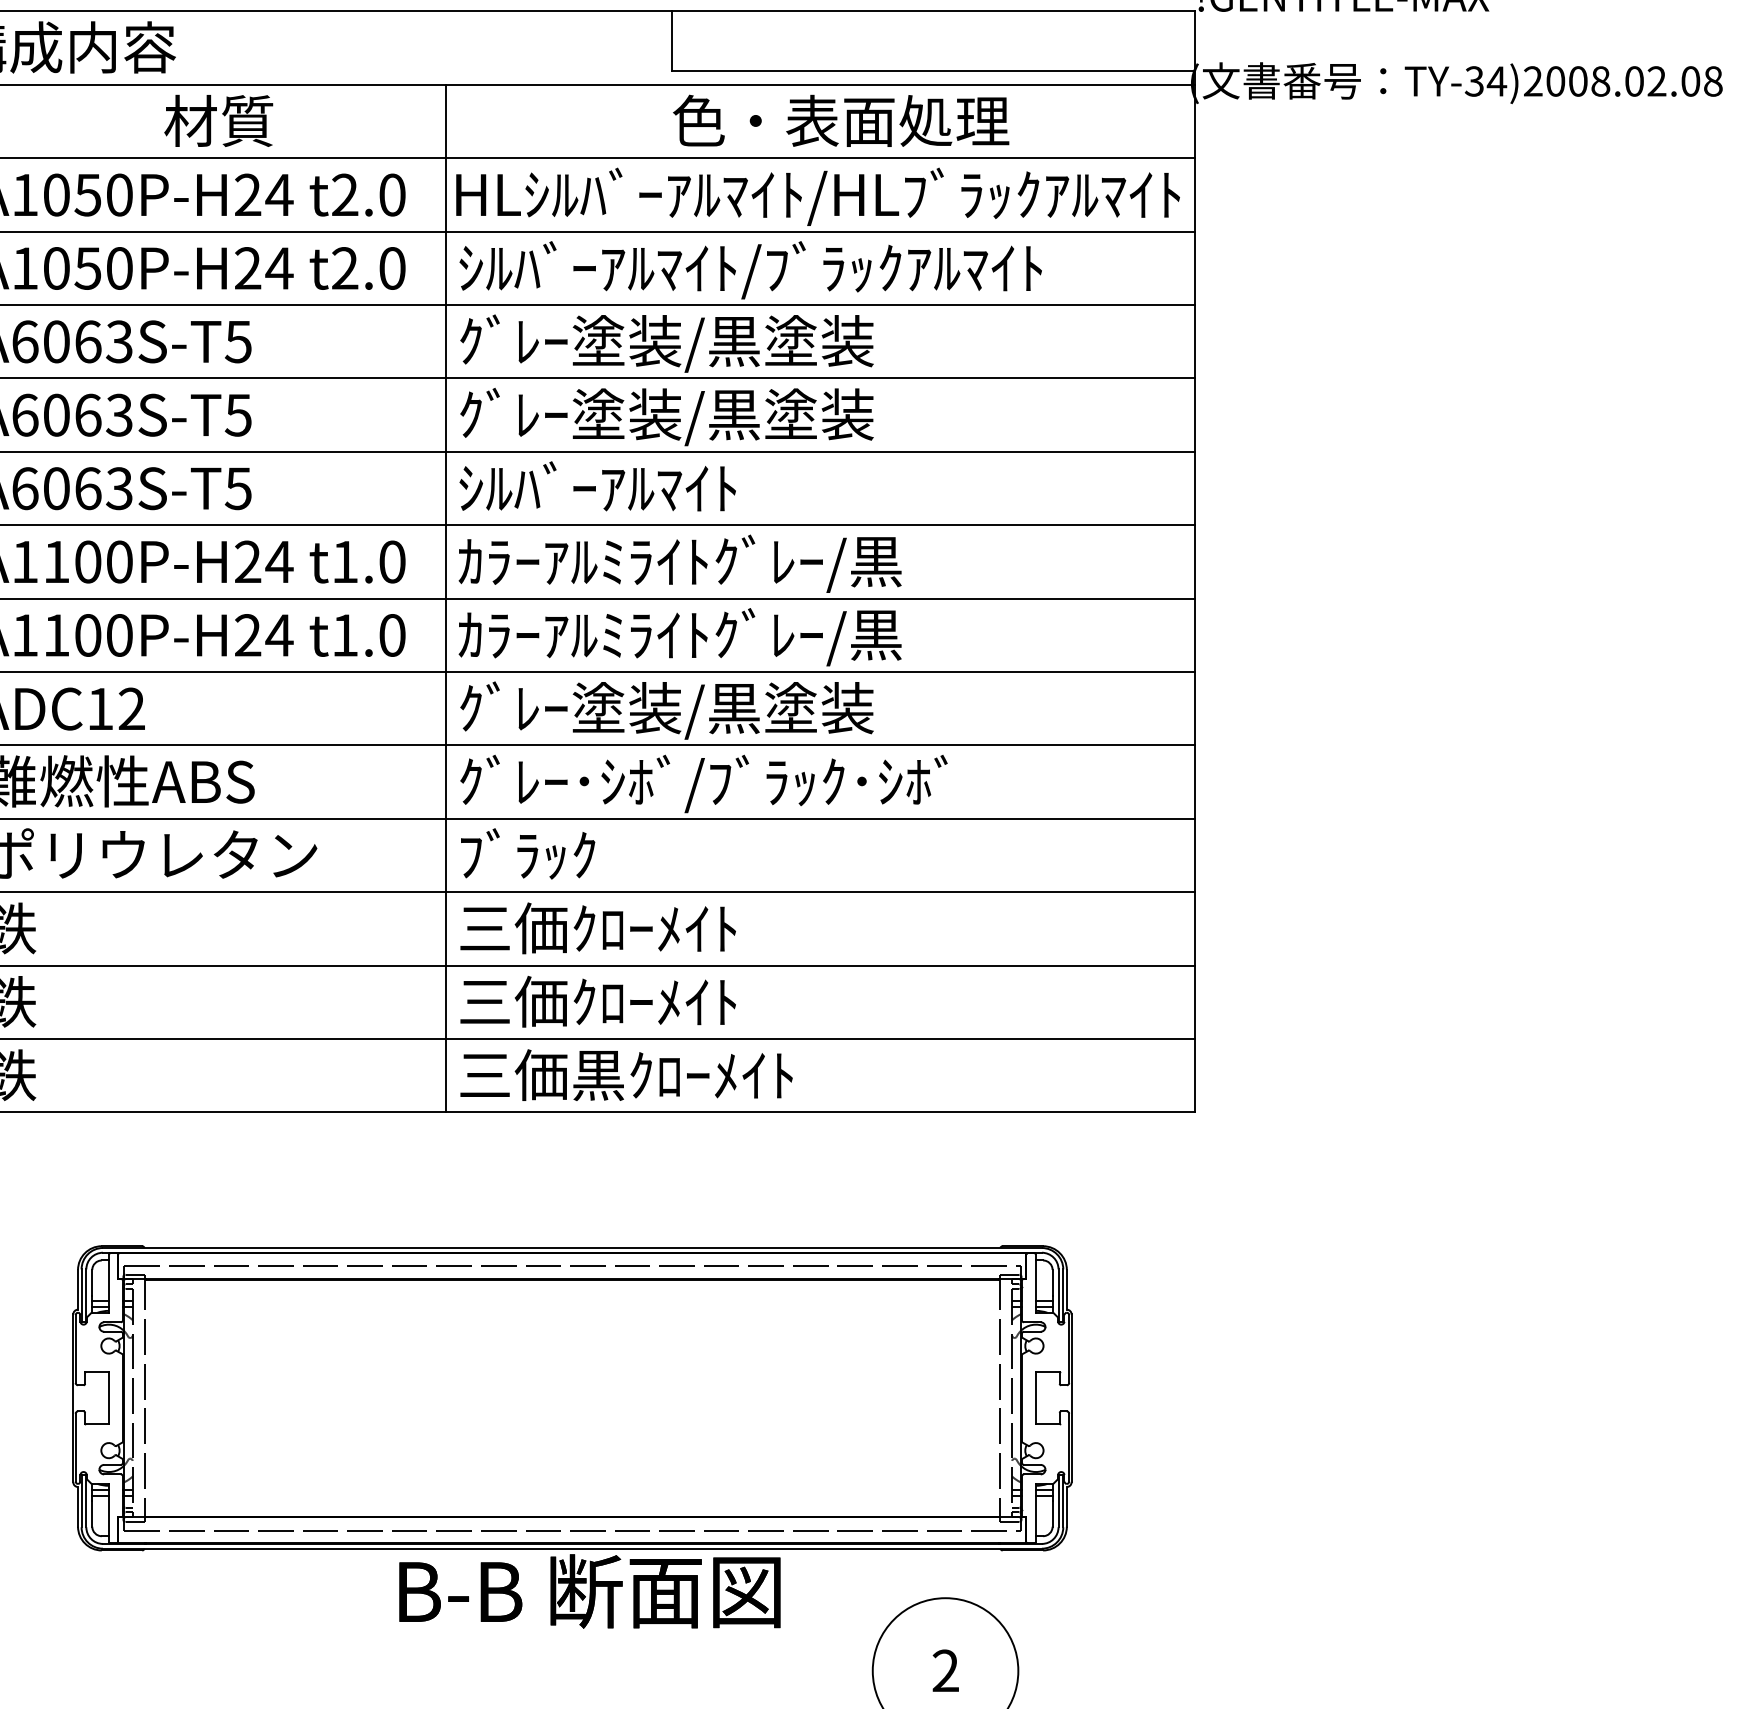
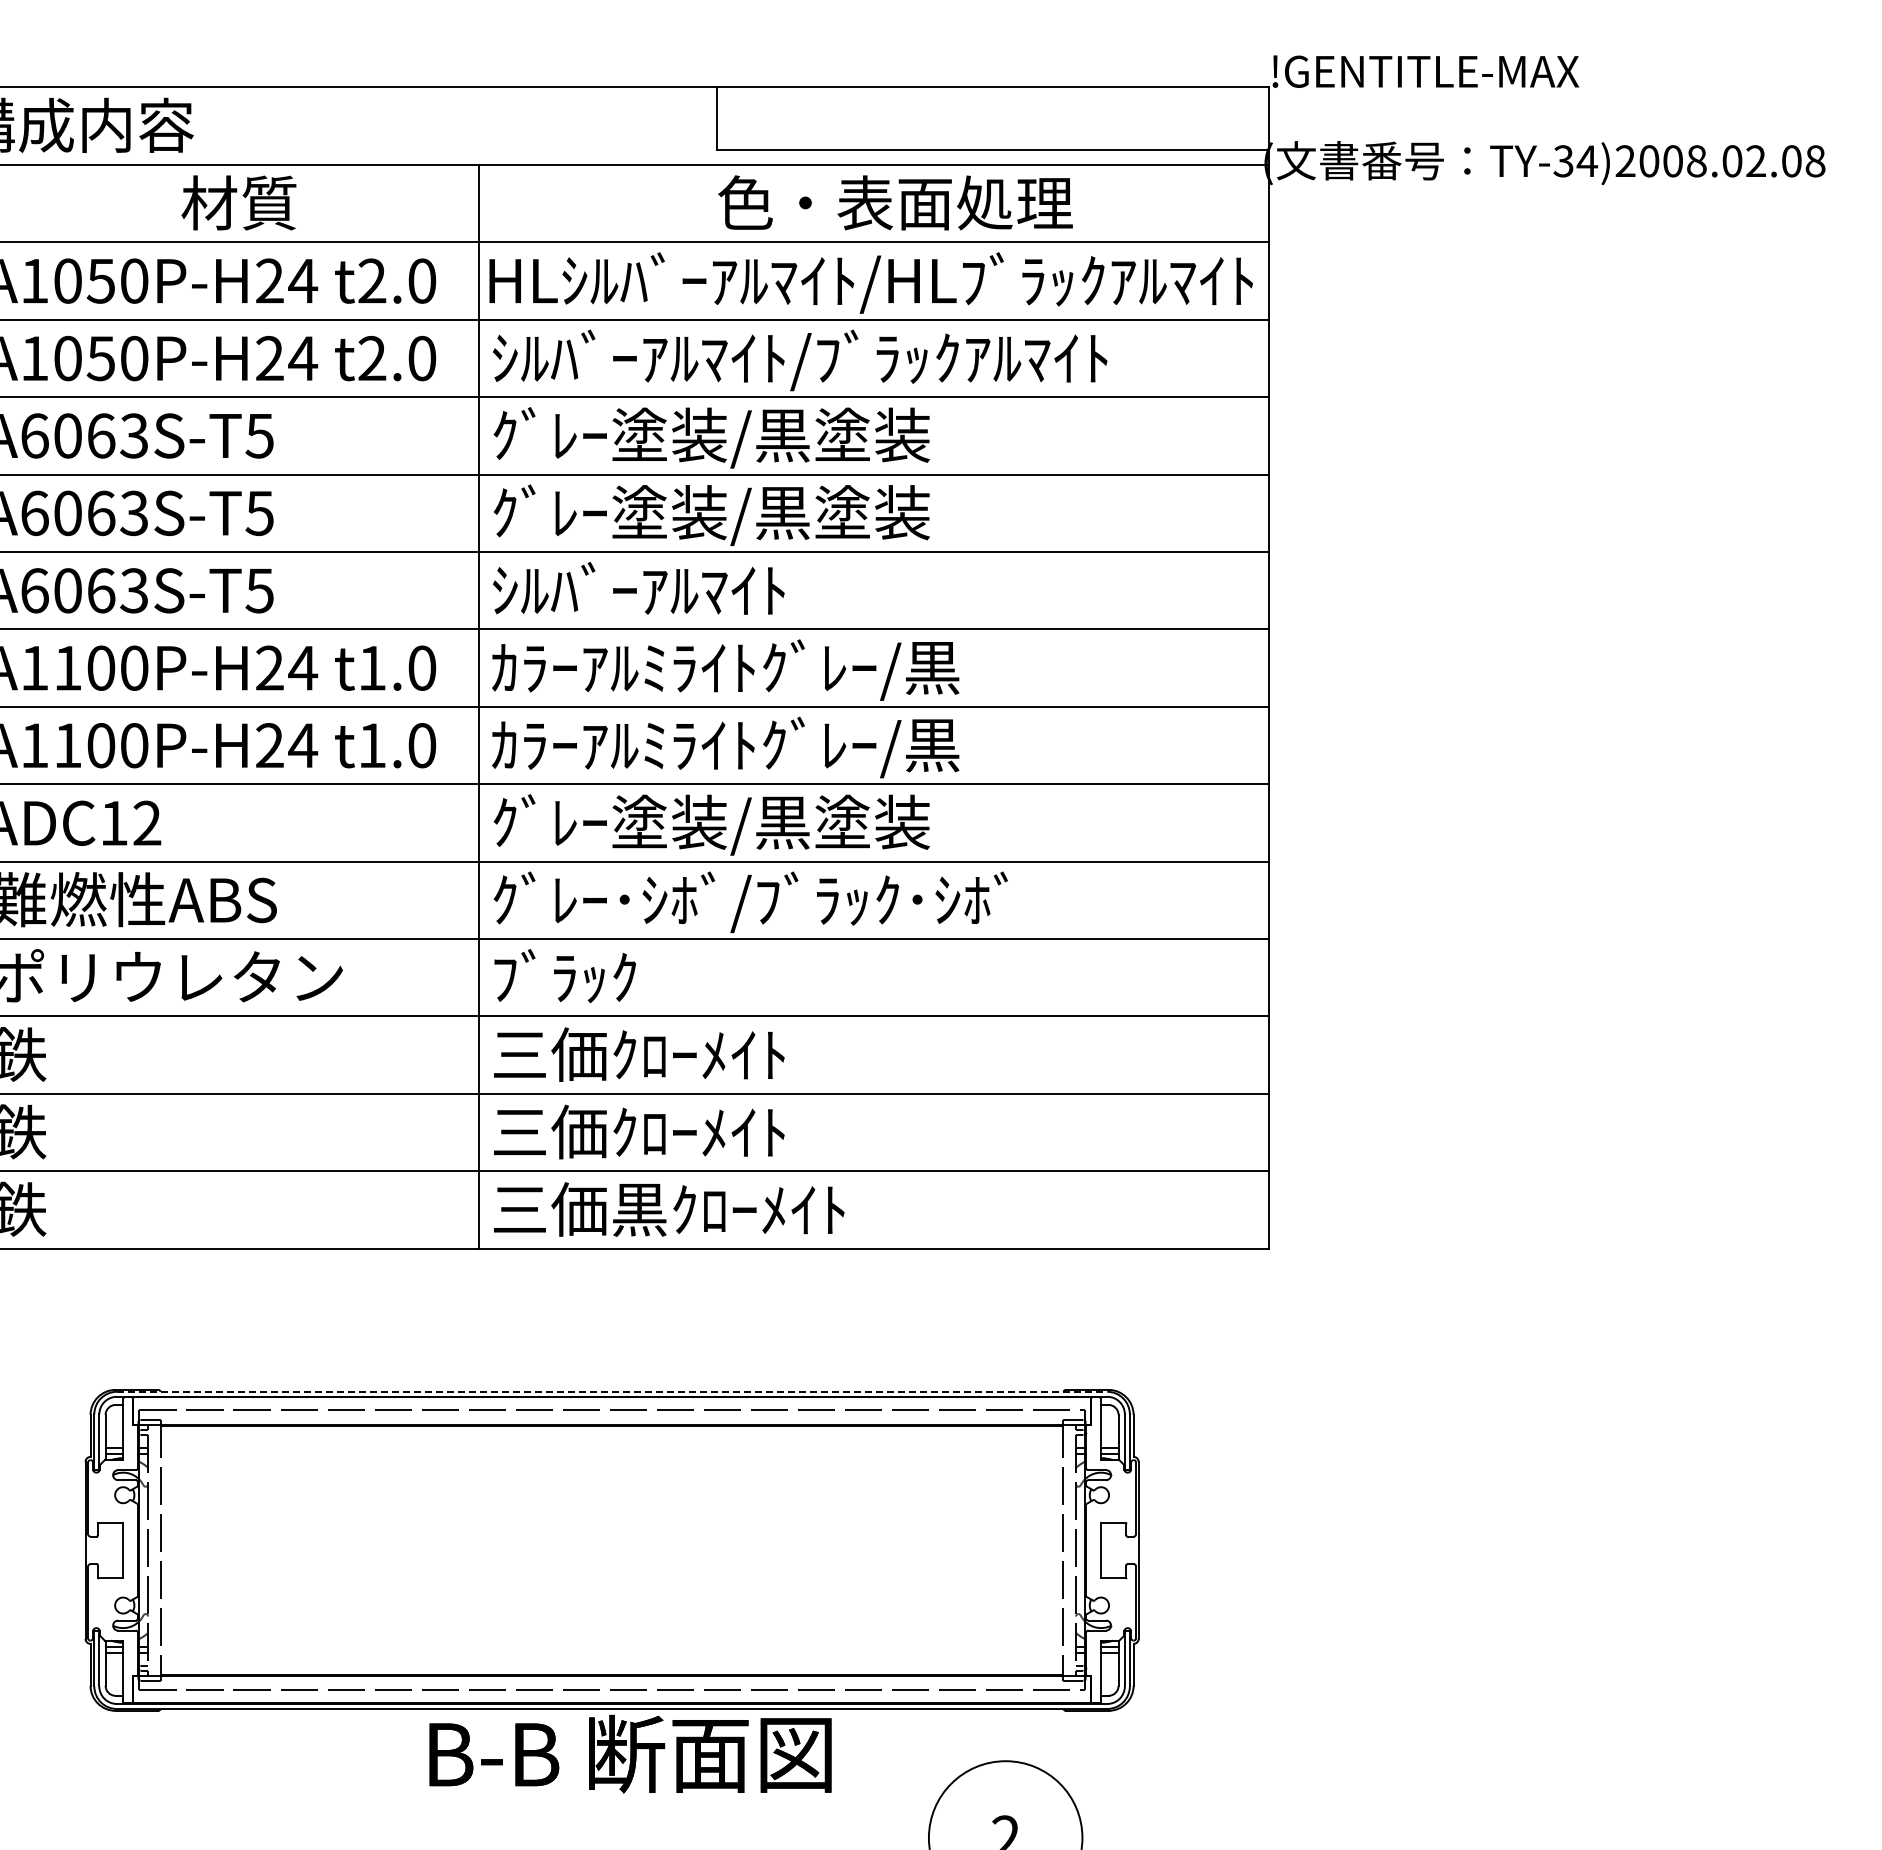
line: (572, 1247) -> (612, 1391), solid -> dashed

